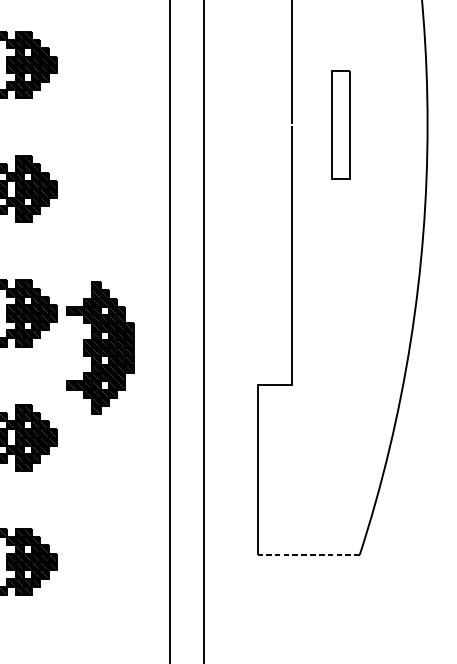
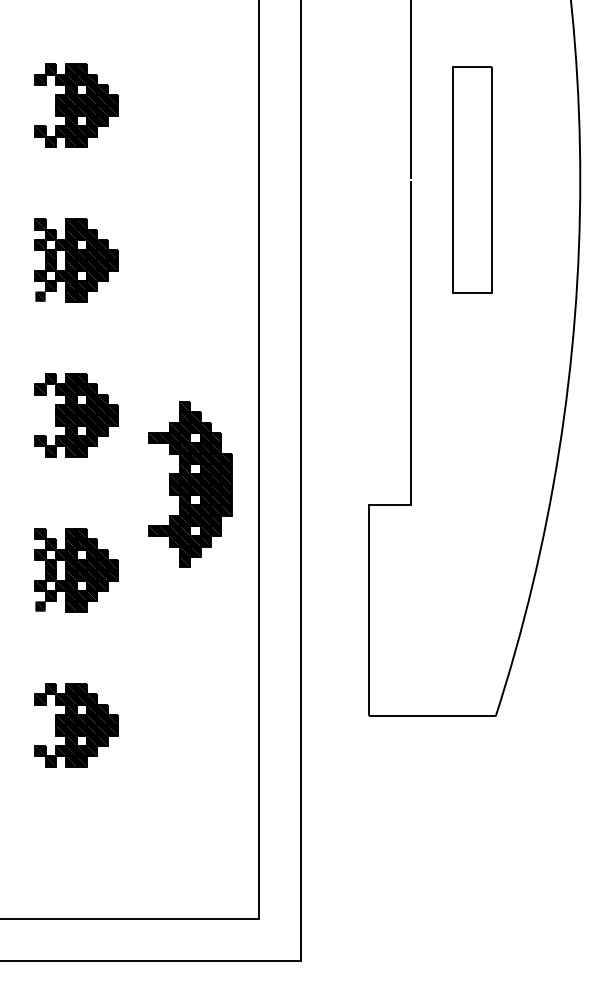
part: (341, 124) -> (472, 179), size x1.67
part: (100, 348) -> (190, 484), moved
line: (308, 554) -> (431, 716), dashed -> solid

